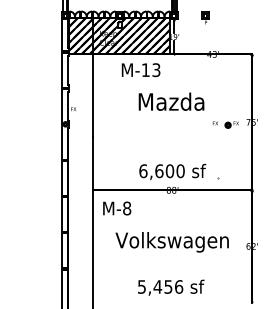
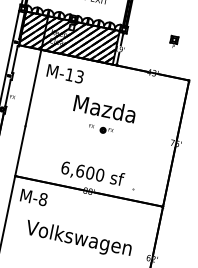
part: (205, 17) -> (174, 41), moved
text: (140, 70) -> (64, 74), moved
part: (225, 124) -> (100, 129), moved

